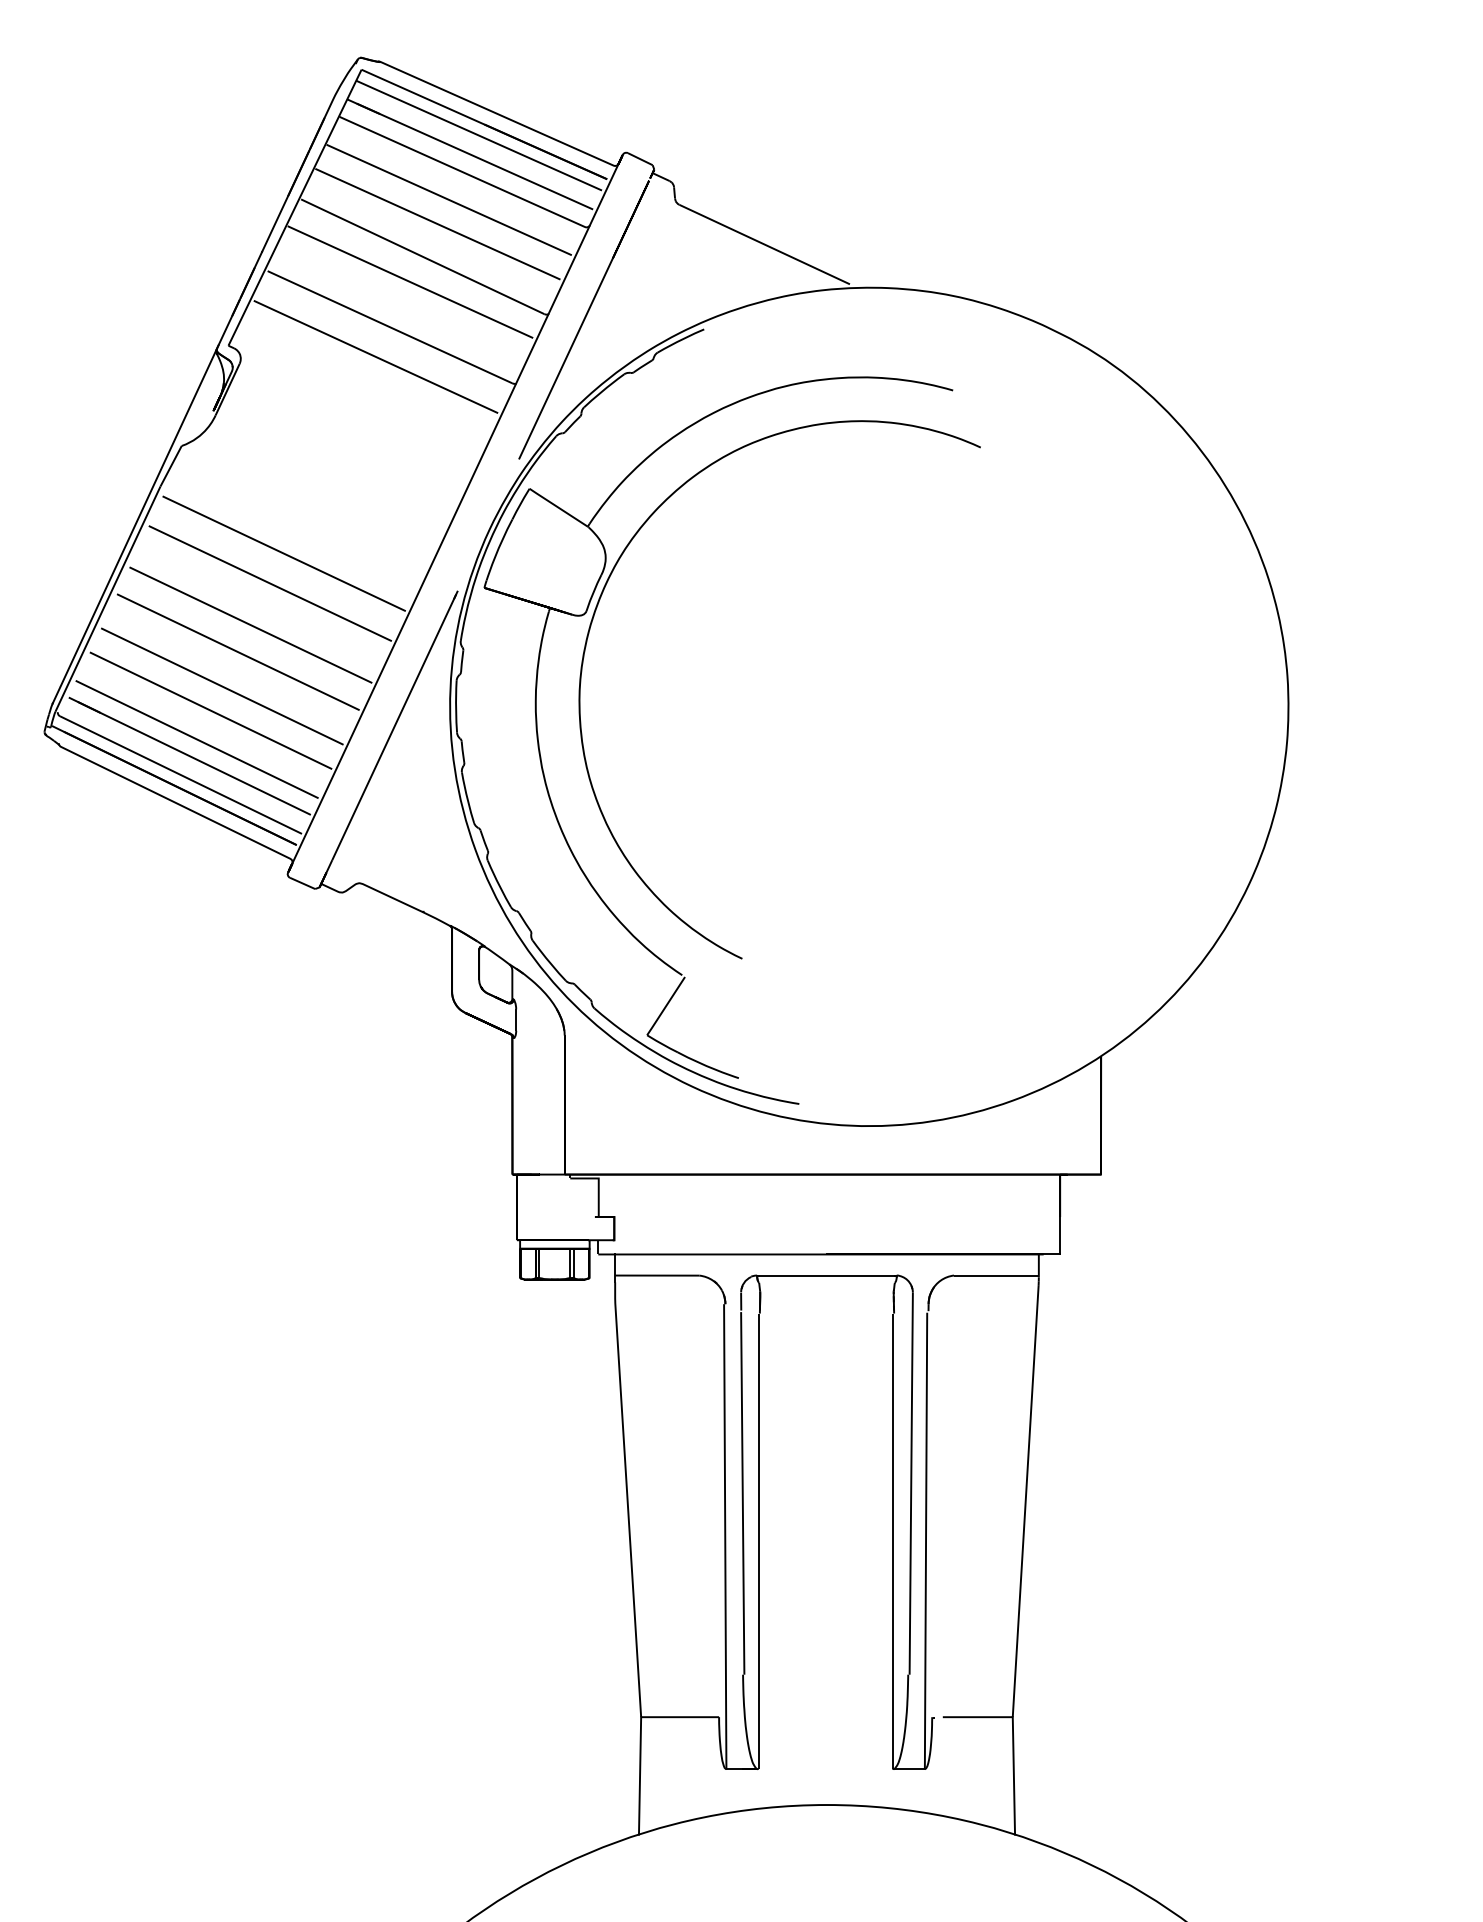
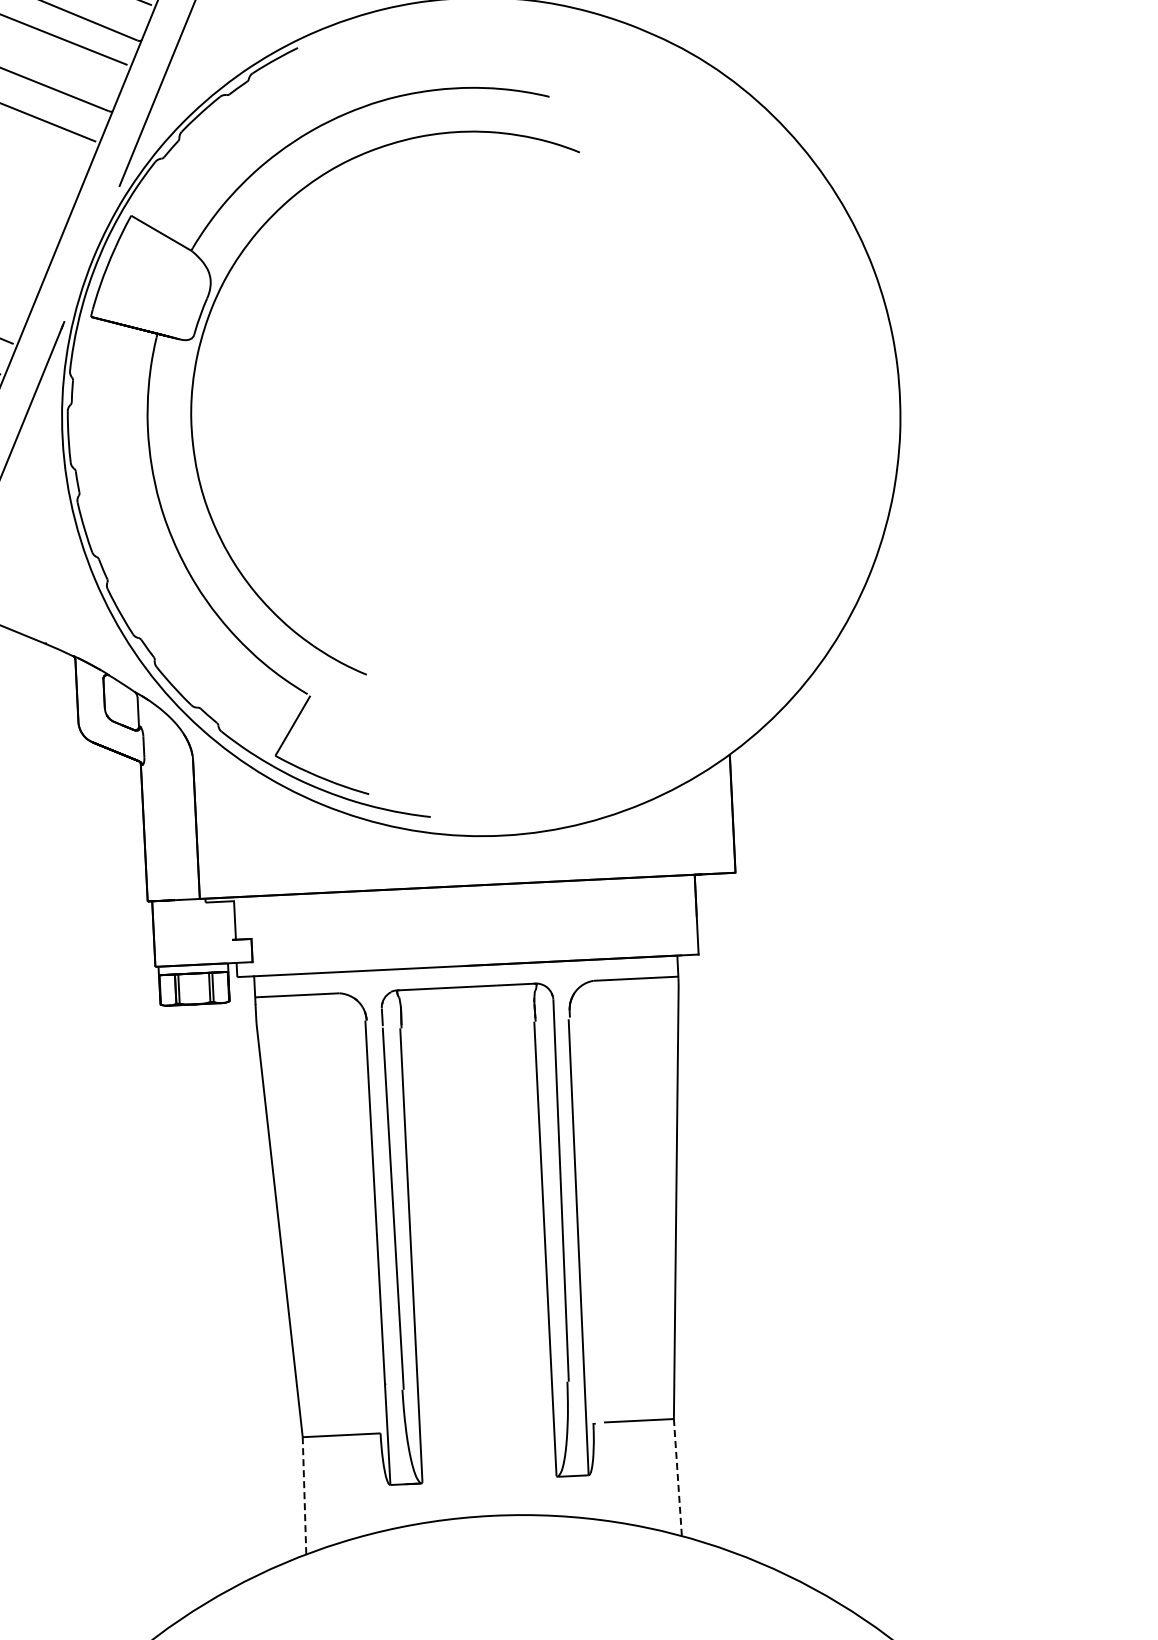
line: (640, 1775) -> (304, 1495), solid -> dashed
line: (1013, 1775) -> (677, 1477), solid -> dashed

